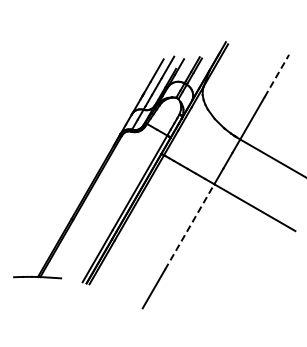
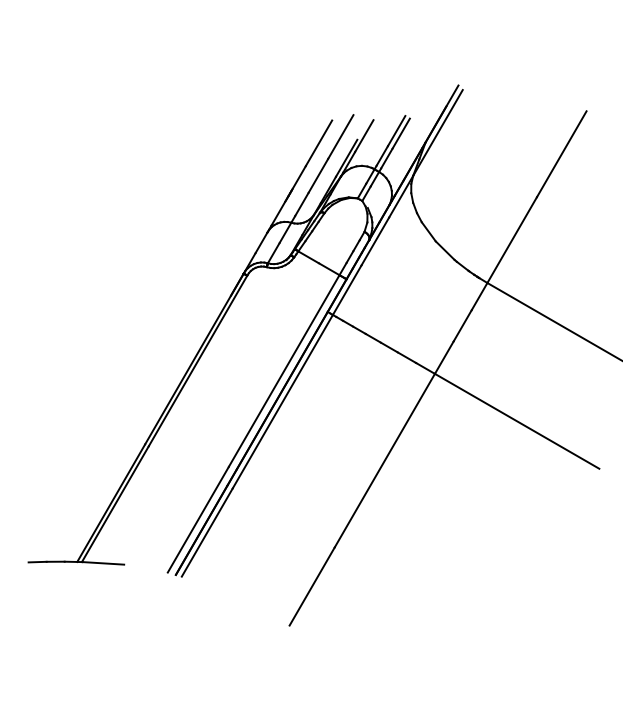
line: (277, 75) -> (563, 153), dashed -> solid
line: (189, 226) -> (384, 459), dashed -> solid

